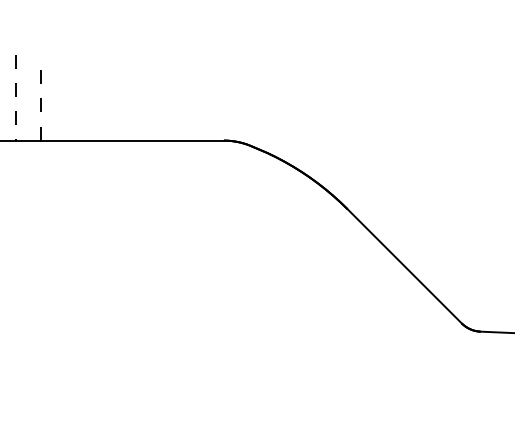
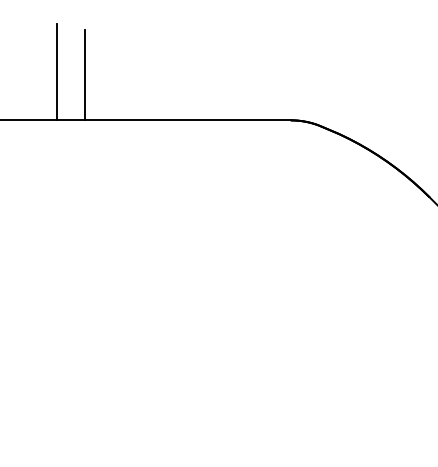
line: (15, 97) -> (56, 71), dashed -> solid
line: (40, 100) -> (84, 75), dashed -> solid

